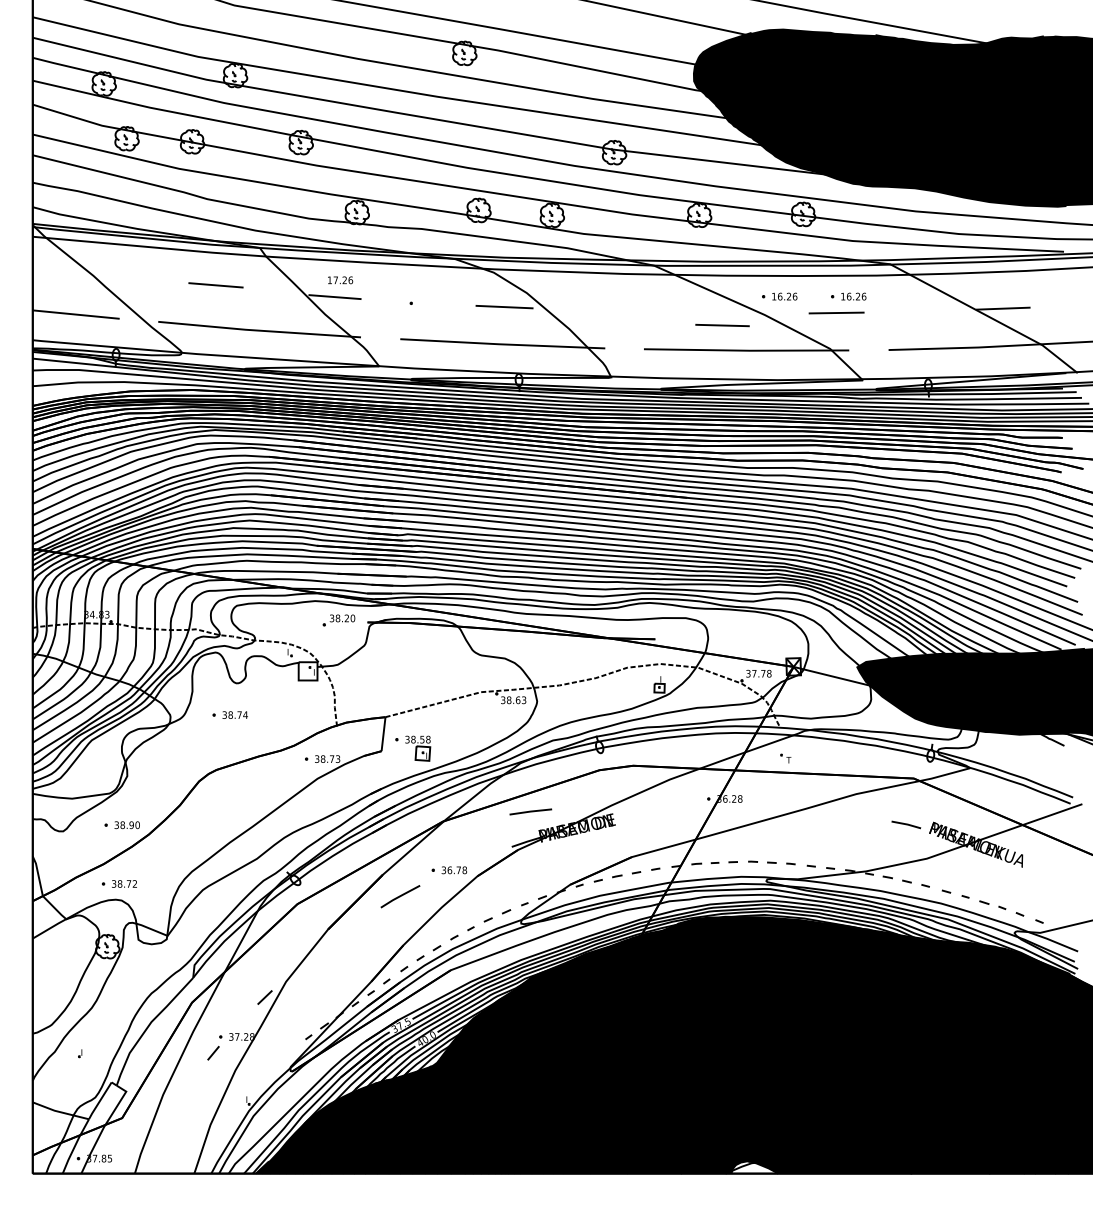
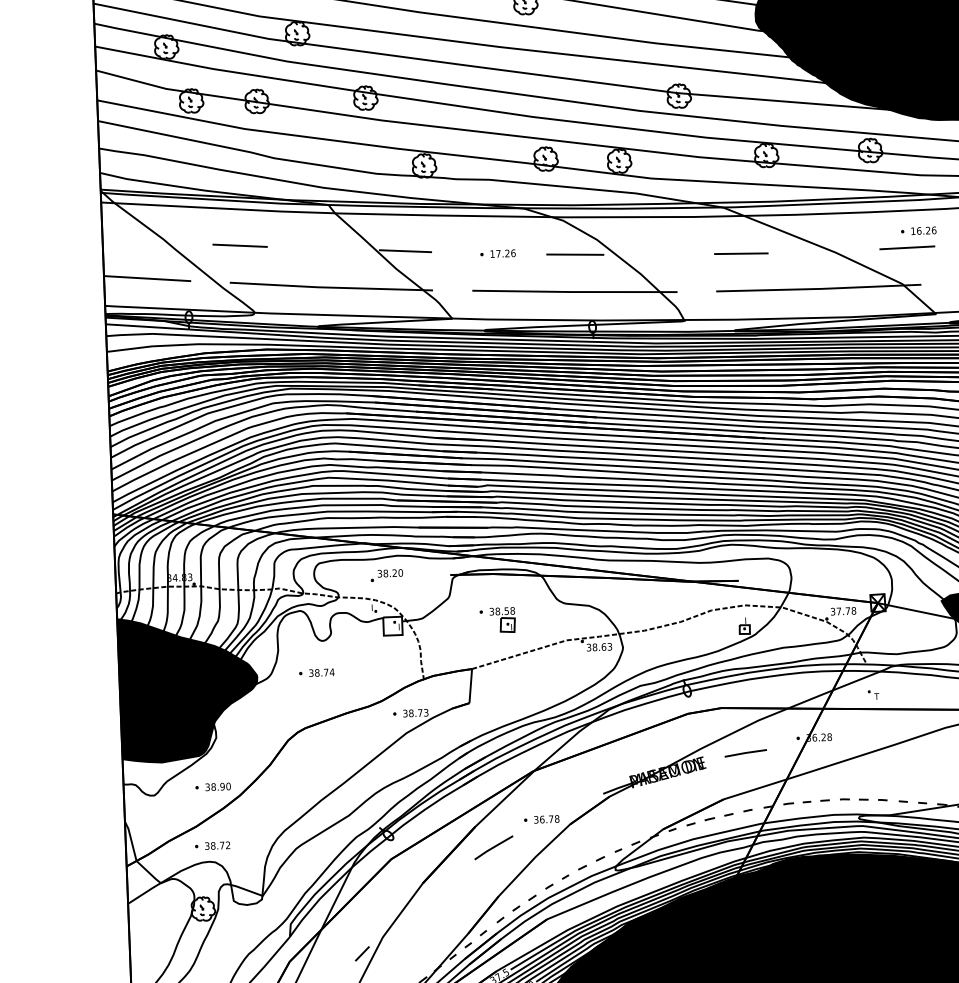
text: (340, 280) -> (503, 253), moved
line: (215, 285) -> (239, 245), moved
part: (779, 296) -> (849, 233), removed
line: (722, 325) -> (741, 253), moved
part: (338, 620) -> (386, 575), moved
fill: (101, 725) -> (188, 688), added
part: (413, 748) -> (498, 620), moved
line: (530, 811) -> (745, 752), moved

